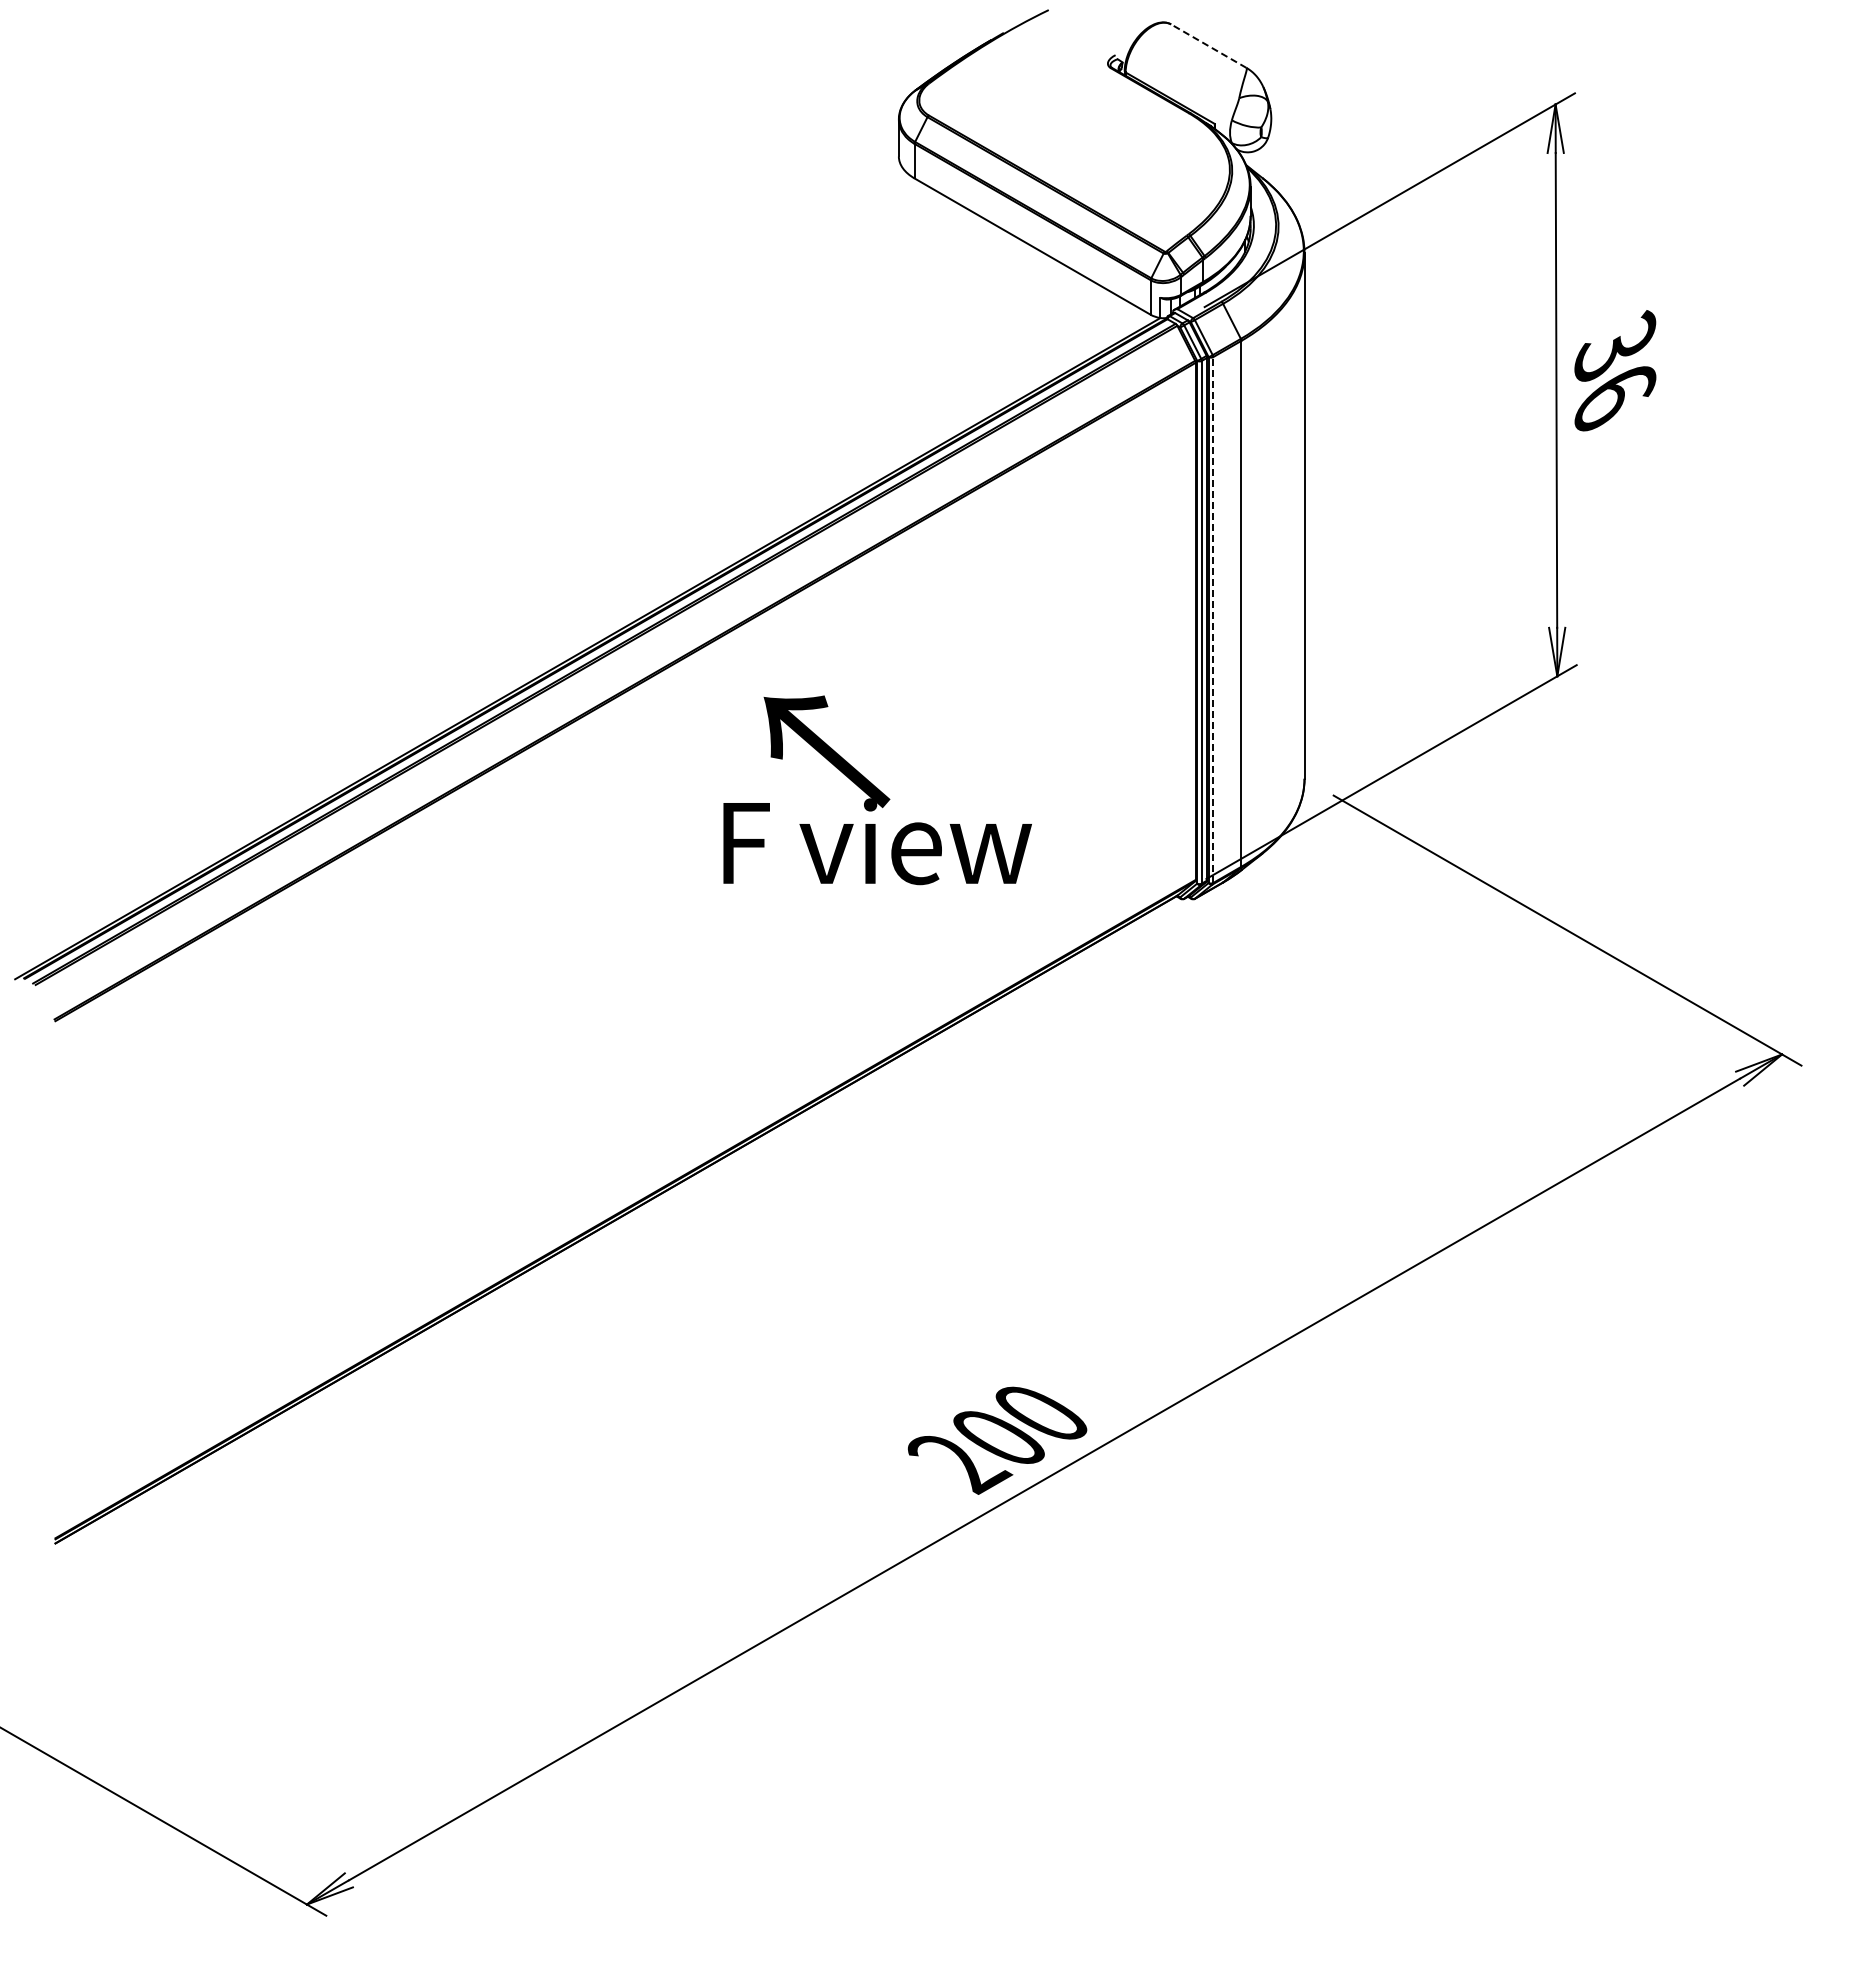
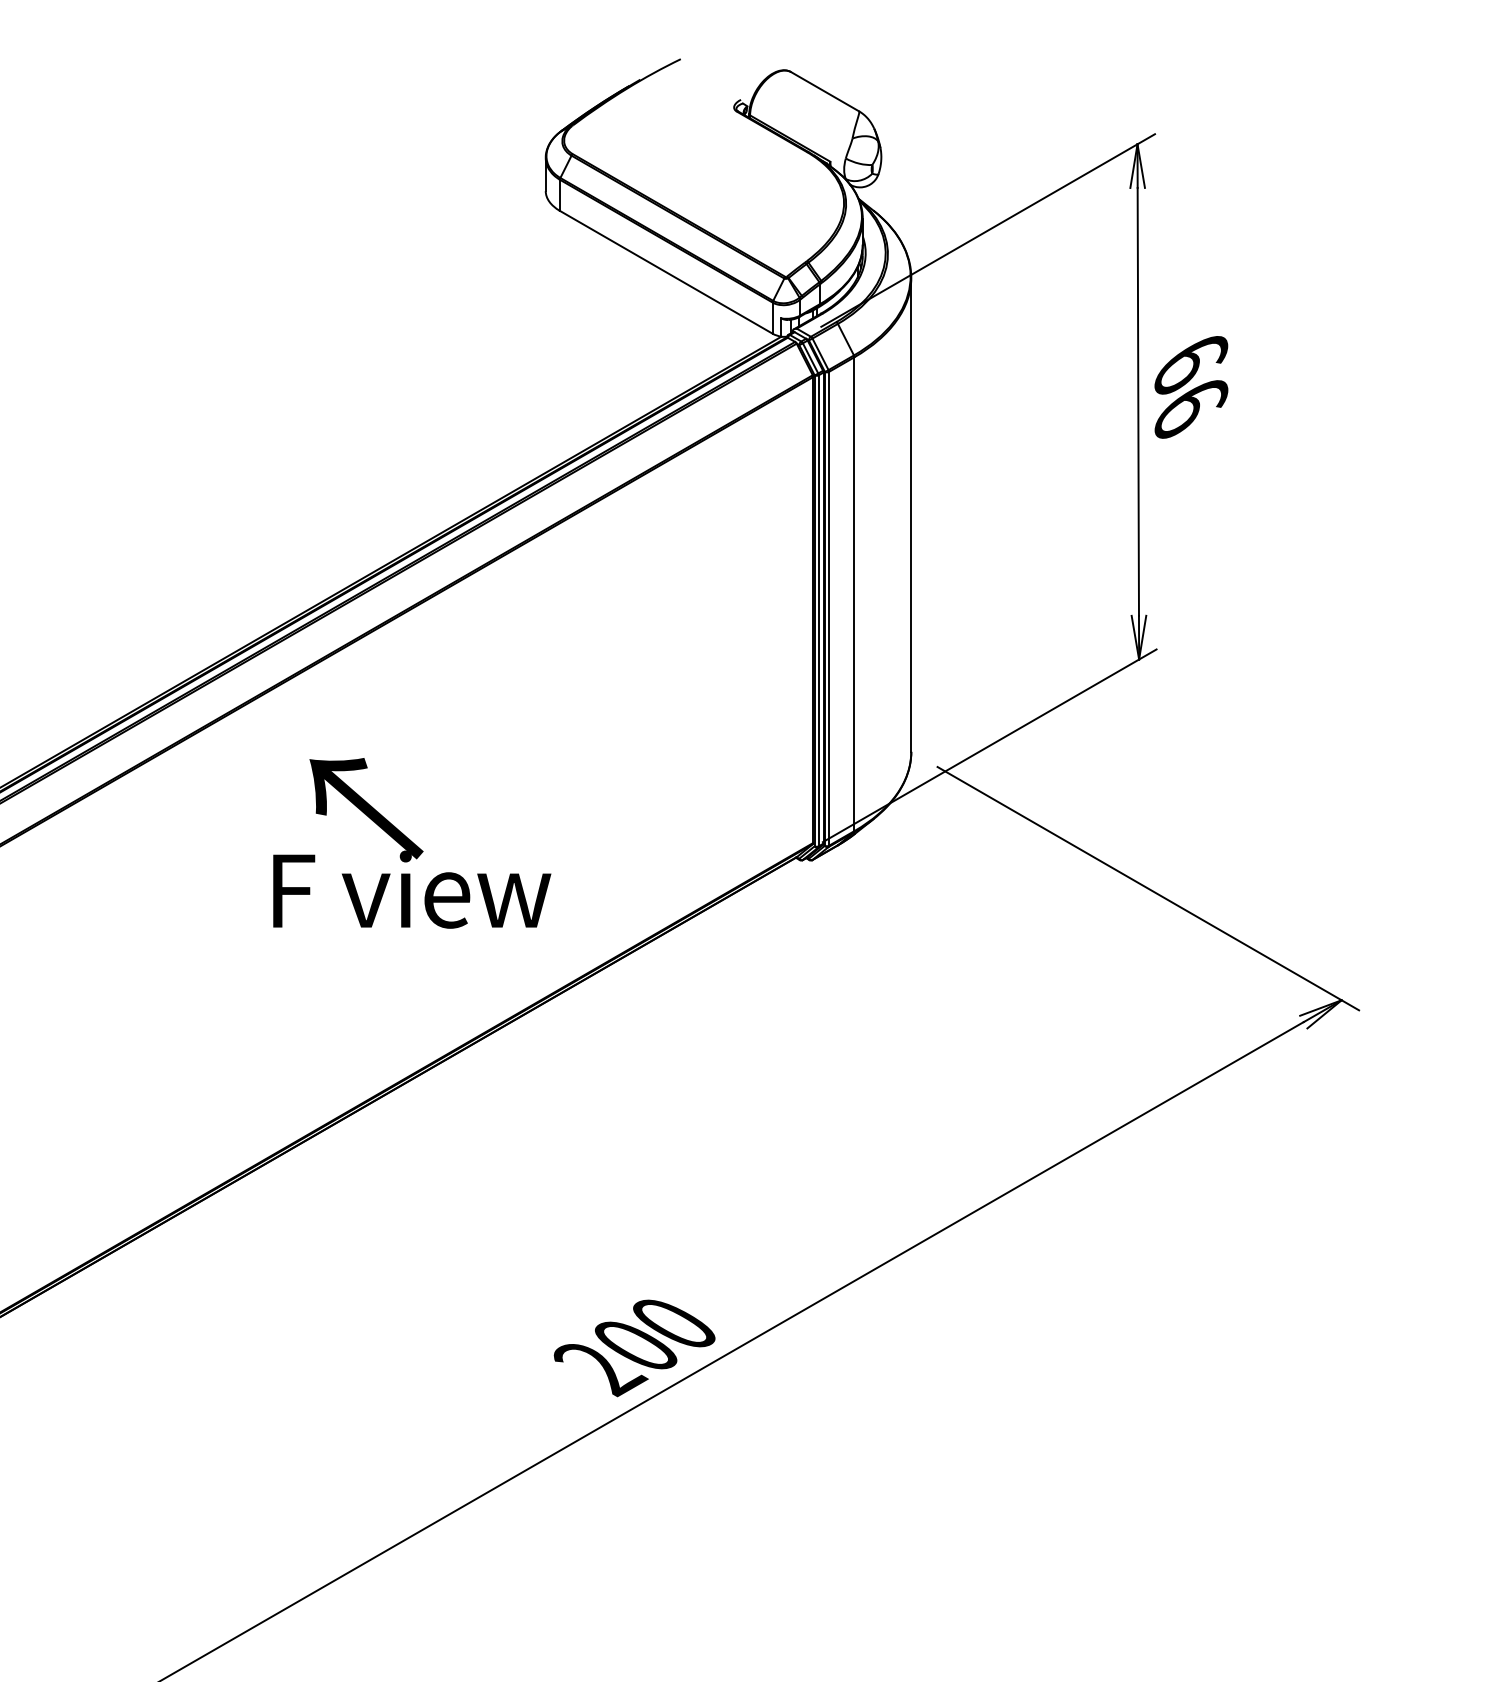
line: (1208, 45) -> (824, 91), dashed -> solid
text: (1615, 346) -> (1191, 362), 36 -> 66
line: (1213, 620) -> (829, 609), dashed -> solid
text: (877, 790) -> (412, 843), moved

